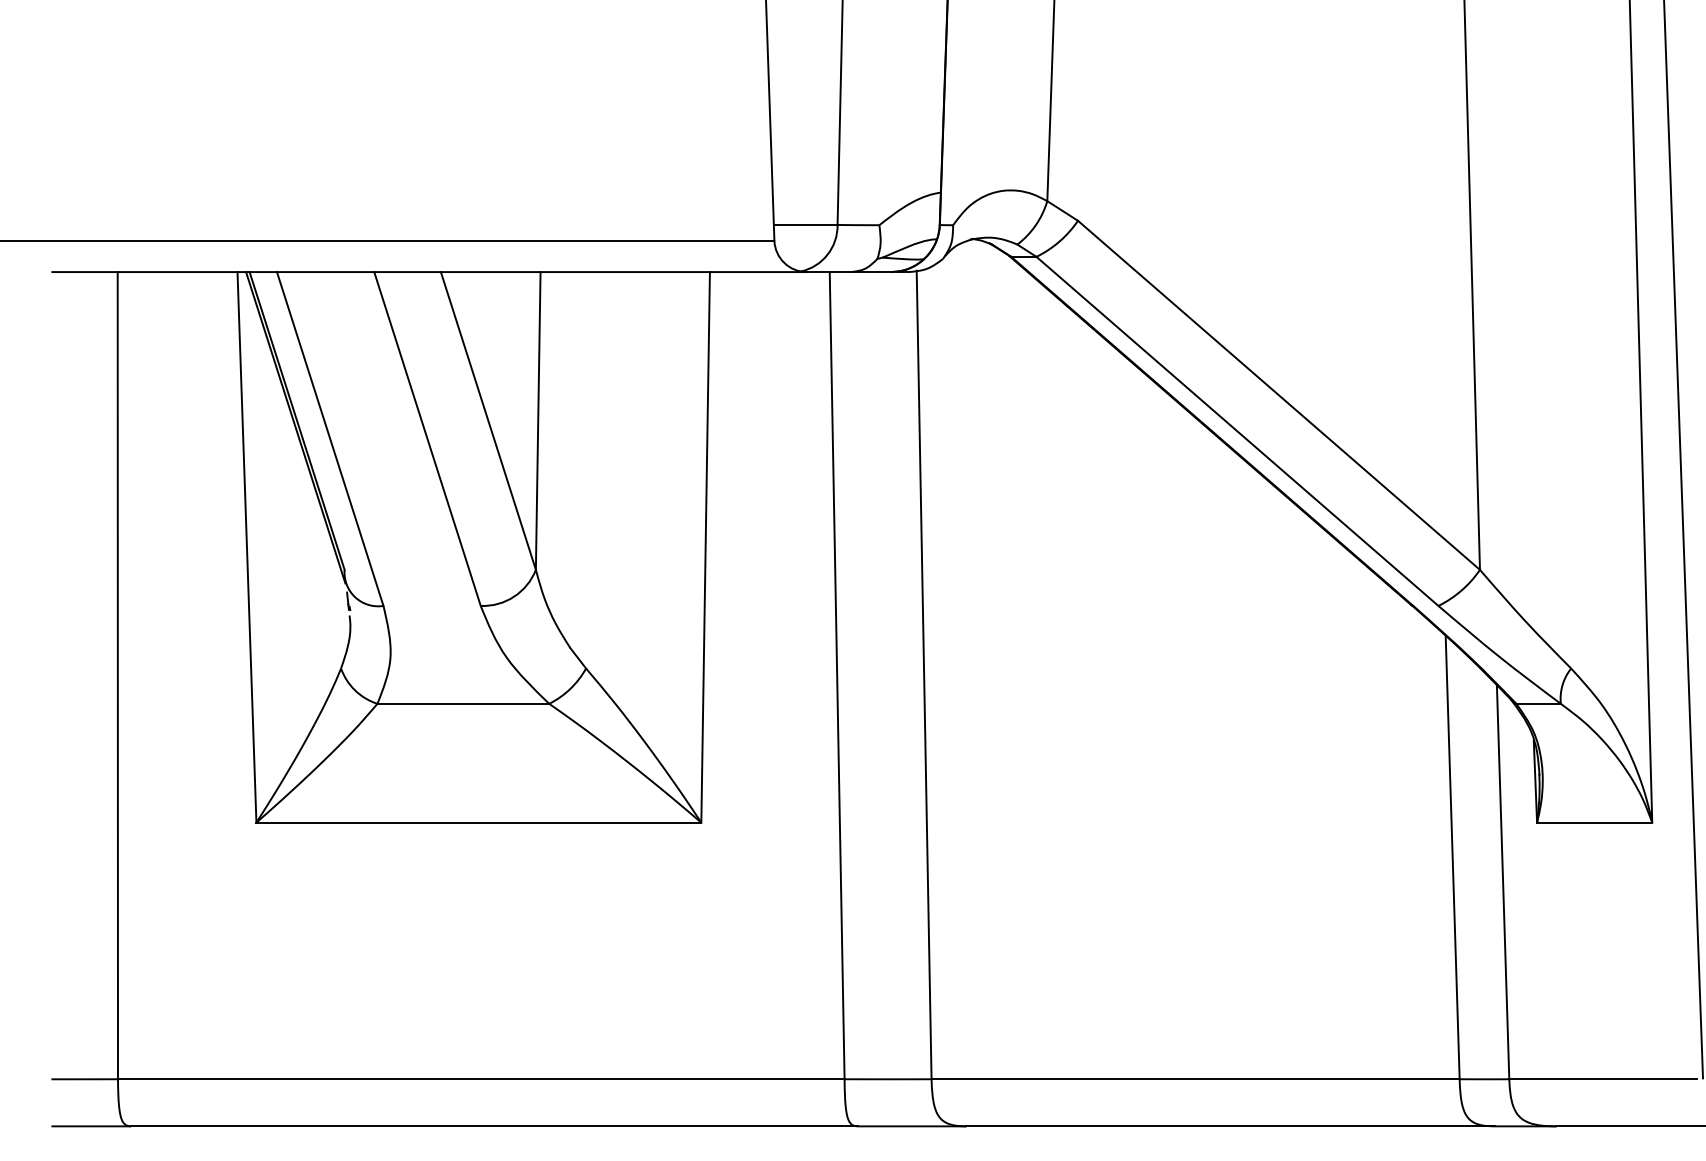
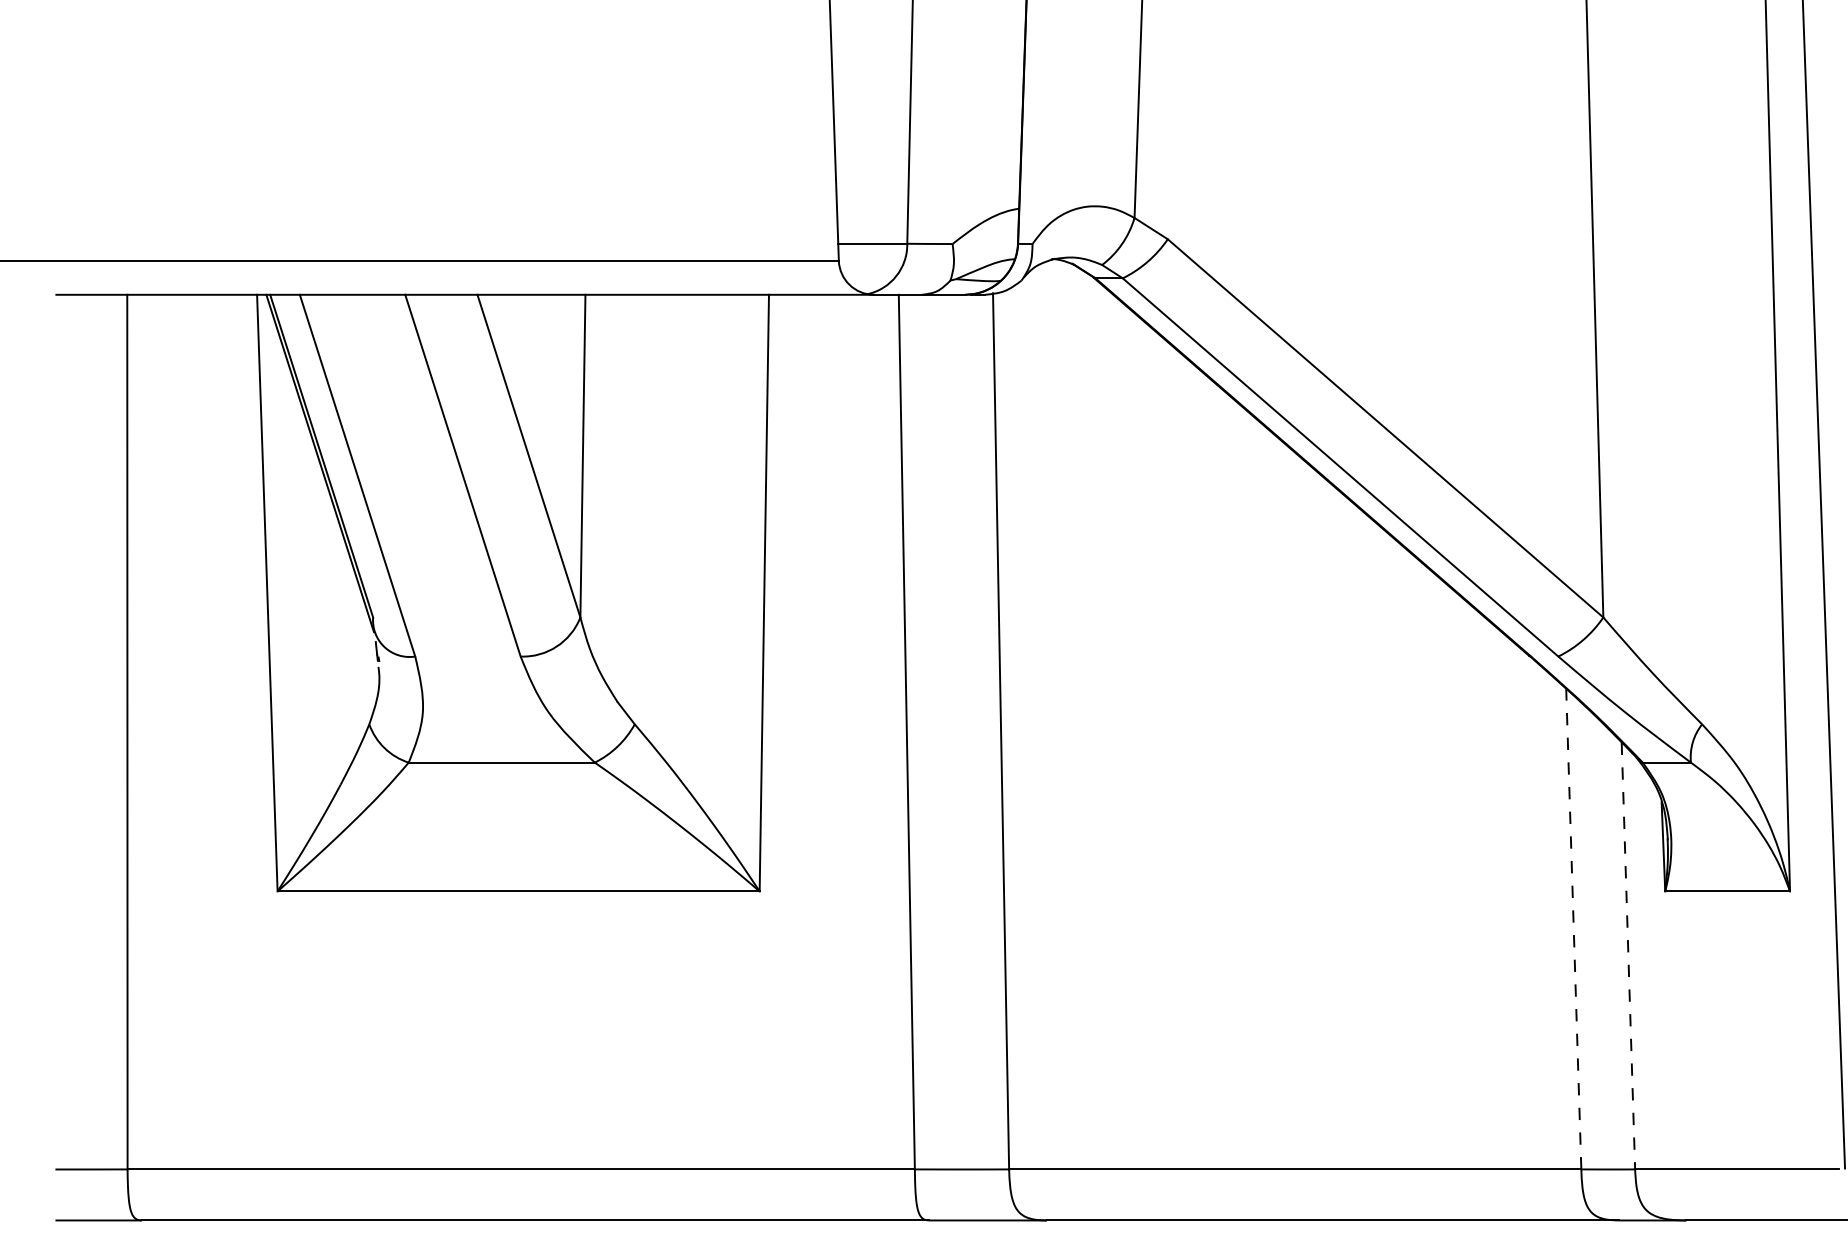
line: (1452, 856) -> (1573, 928), solid -> dashed
line: (1503, 882) -> (1628, 956), solid -> dashed

